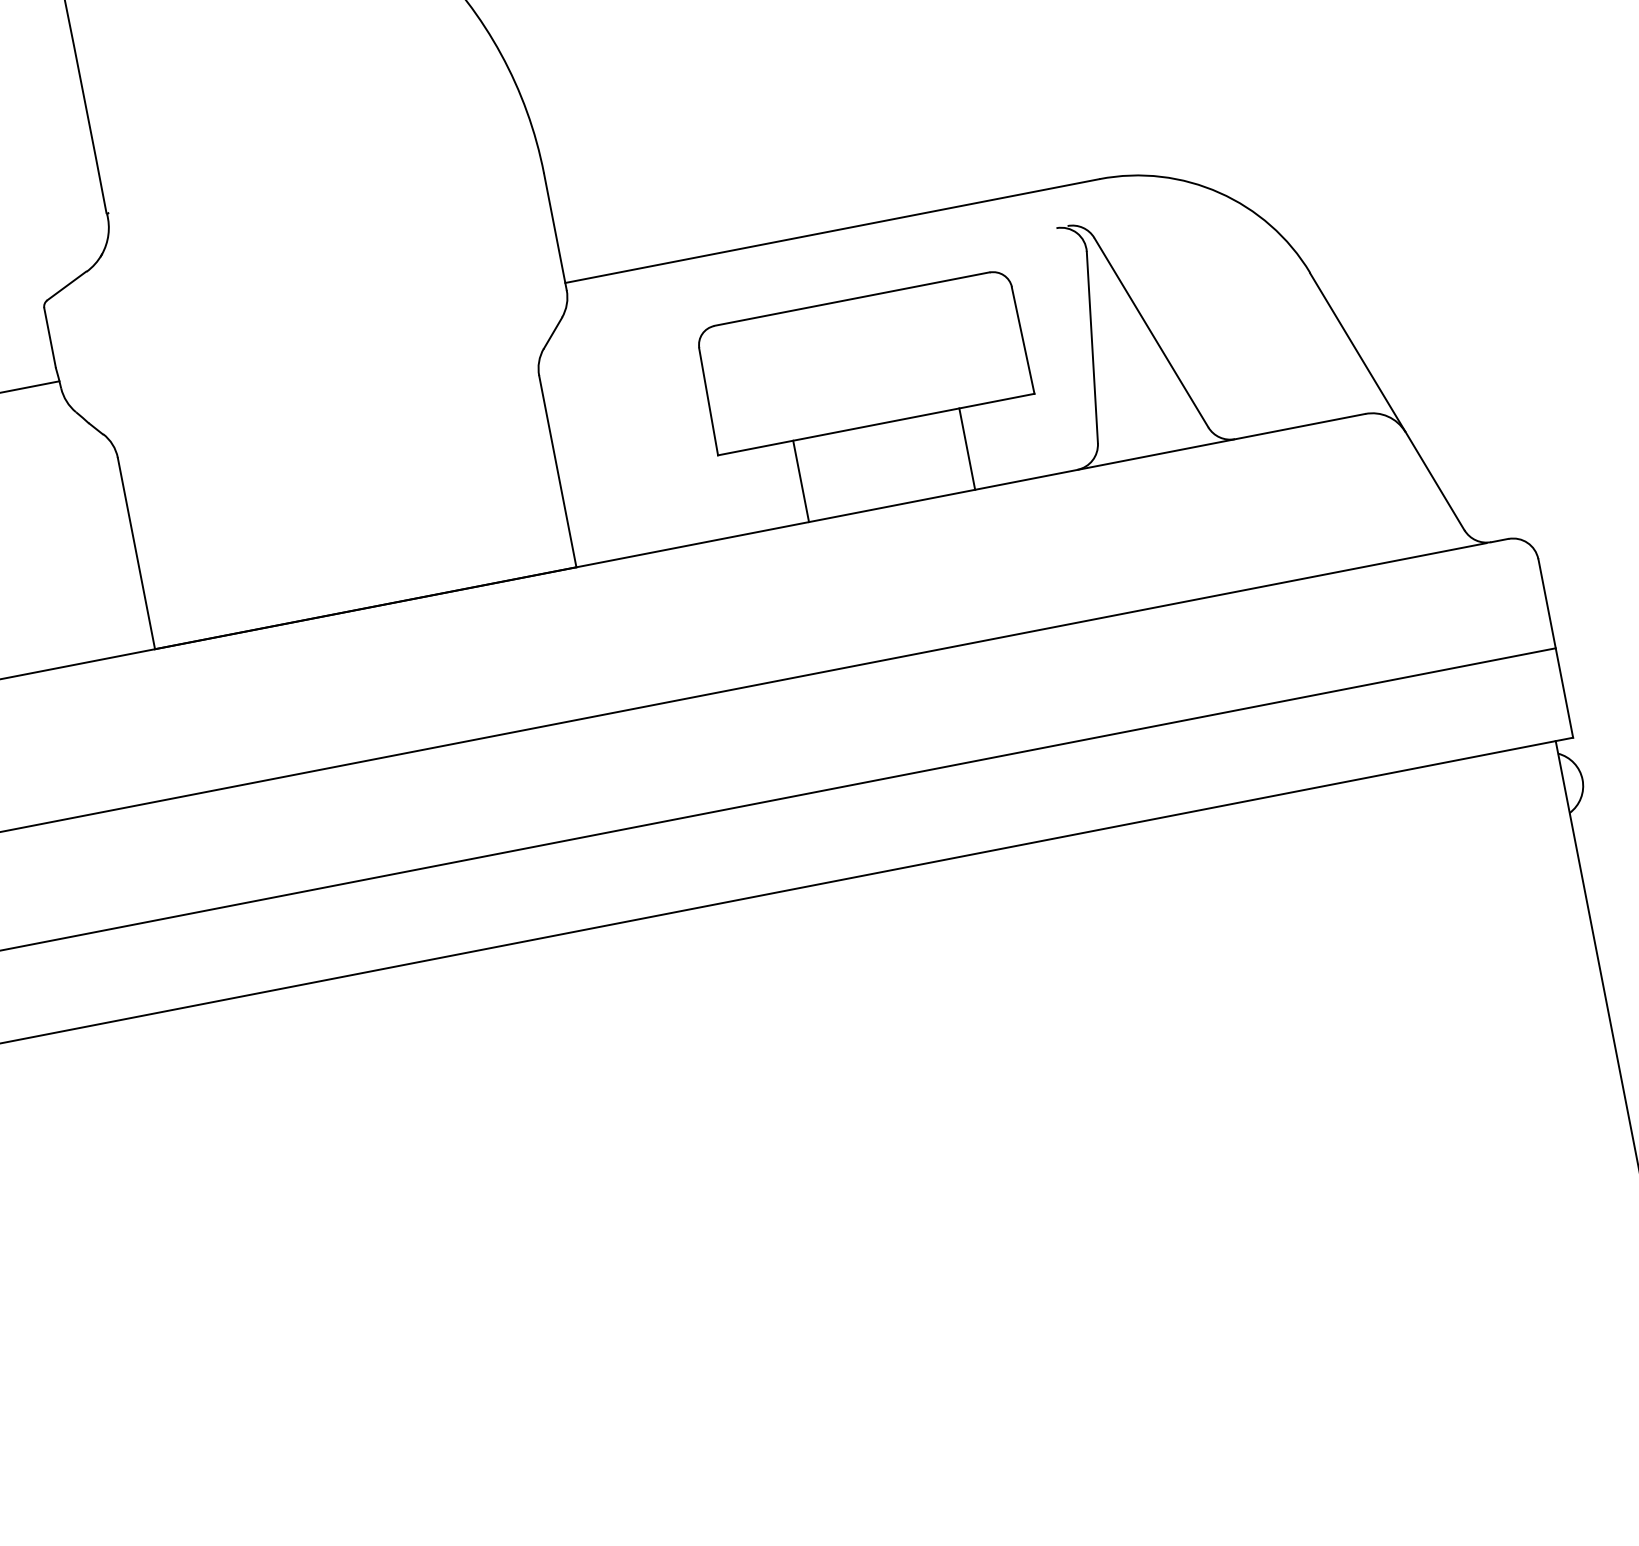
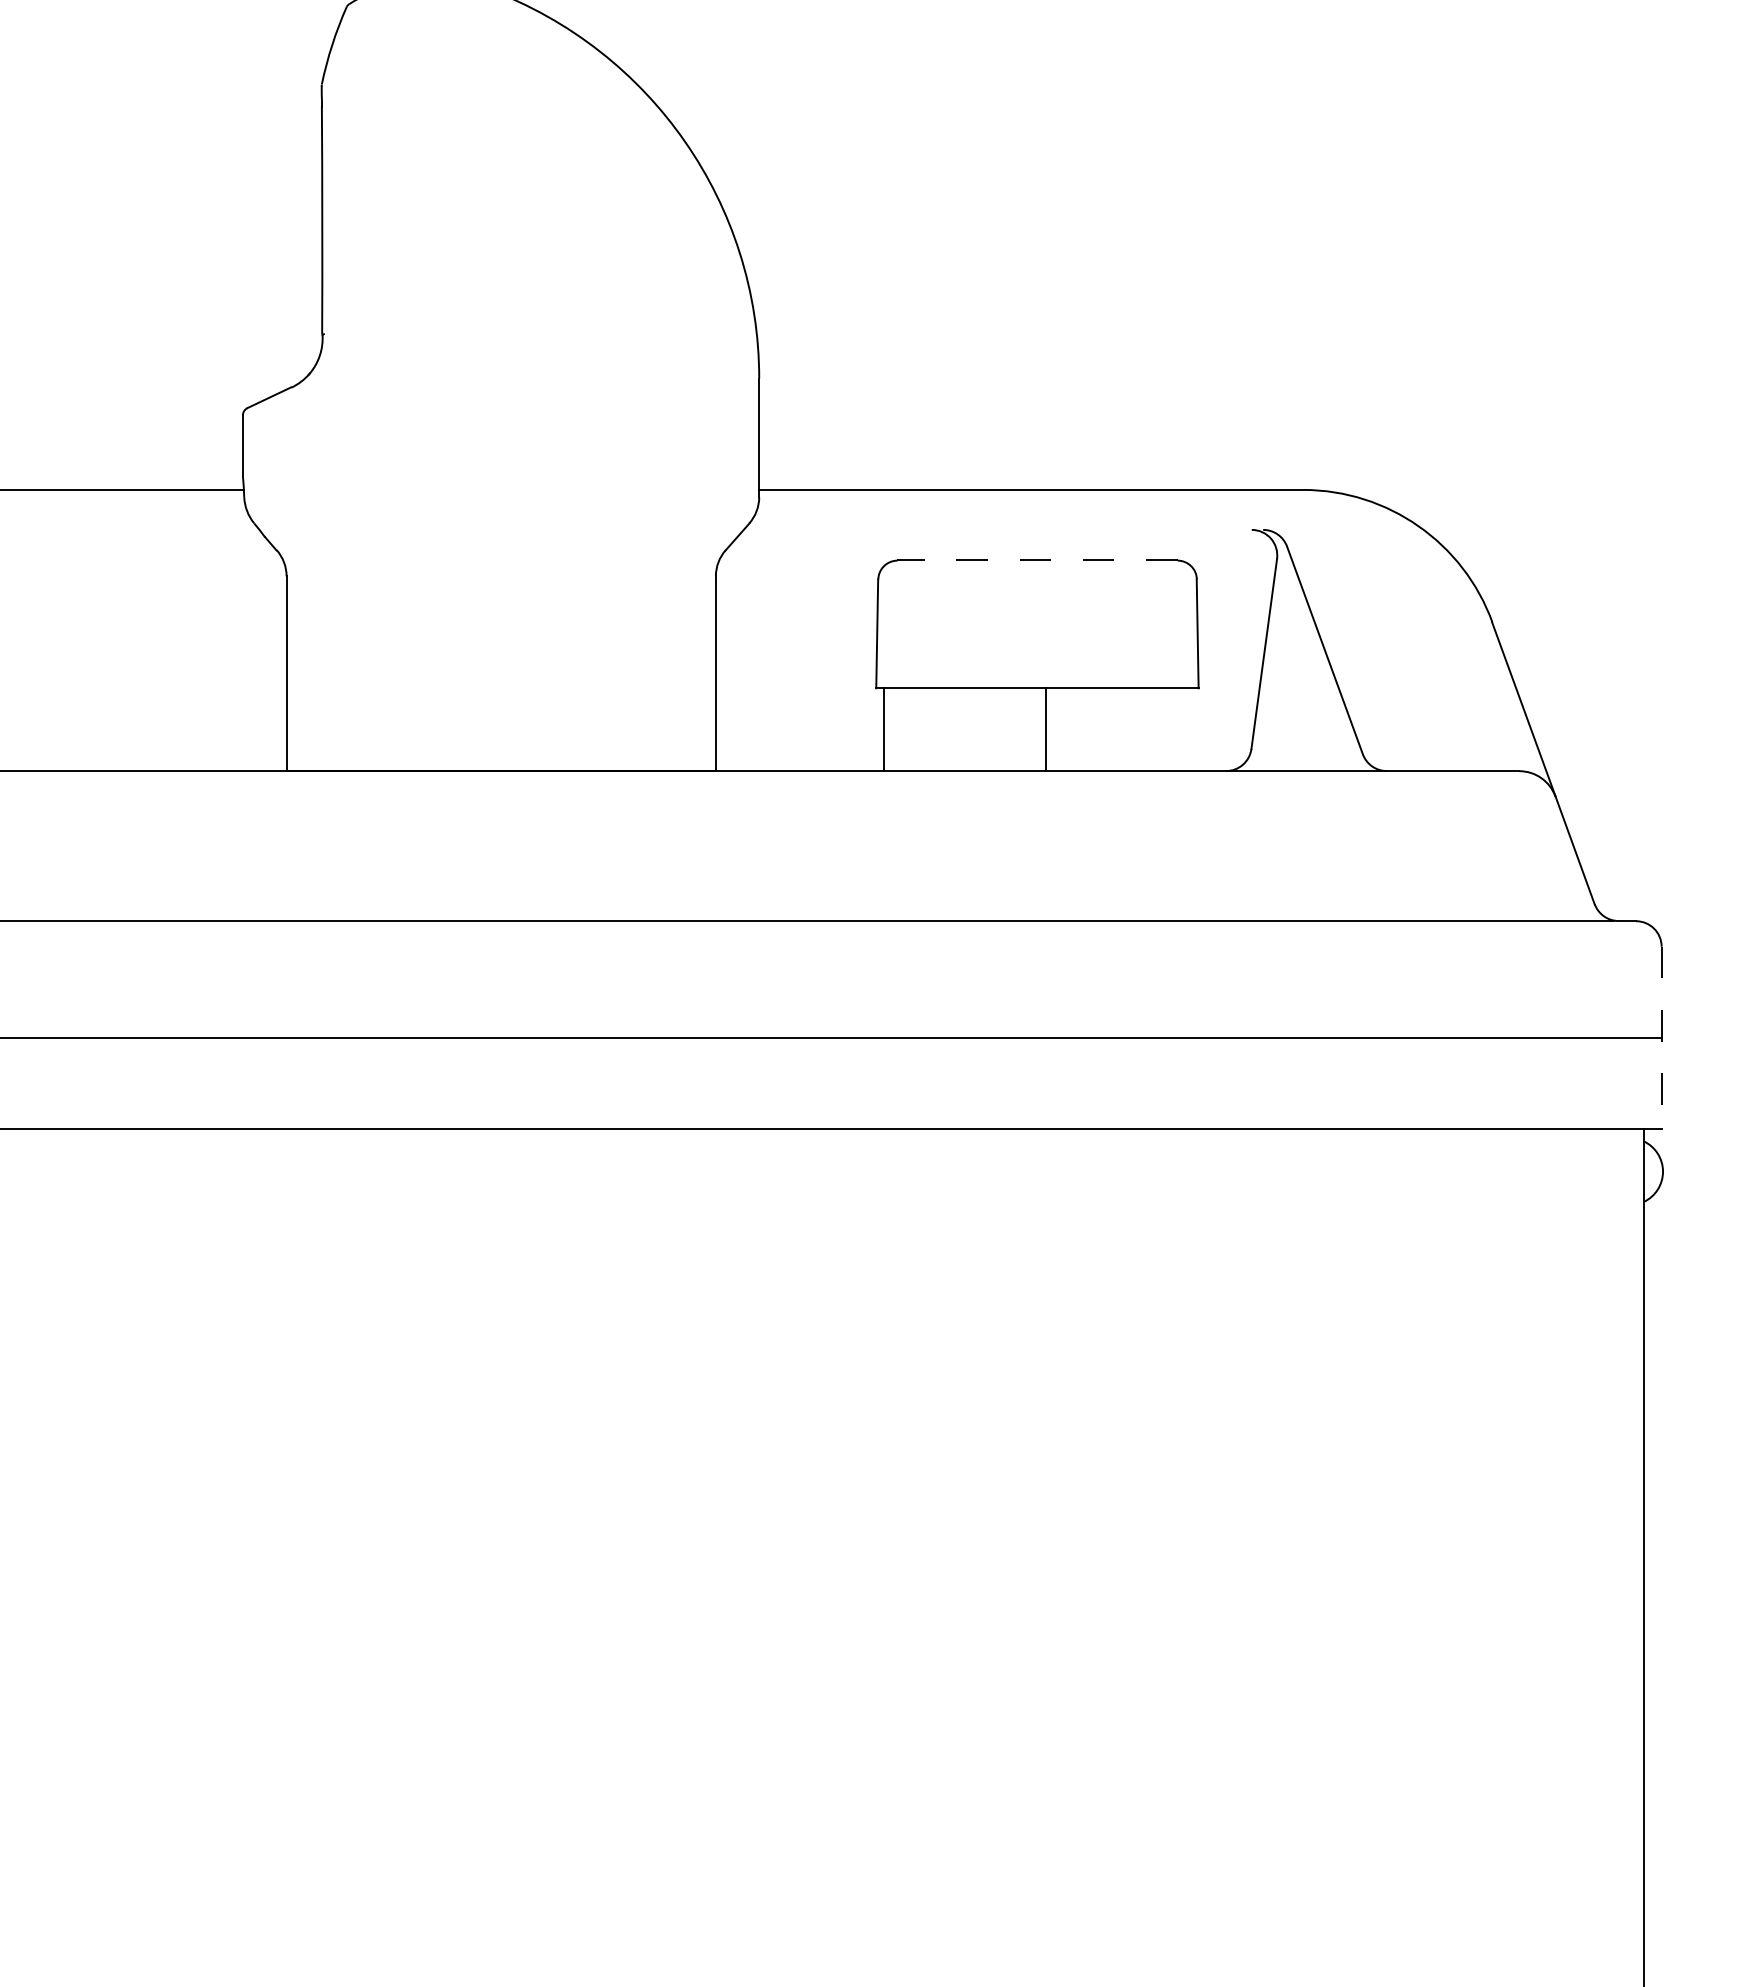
line: (851, 299) -> (1037, 560), solid -> dashed
line: (967, 448) -> (1046, 729), moved
line: (800, 481) -> (883, 729), moved
line: (1555, 648) -> (1661, 1037), solid -> dashed

